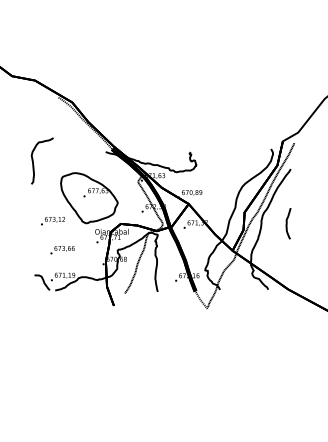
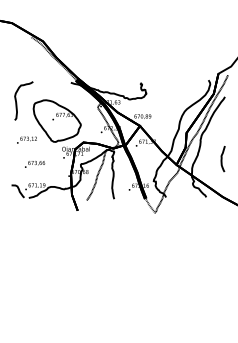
curve: (33, 160) -> (16, 100), moved
curve: (287, 223) -> (222, 158), moved

